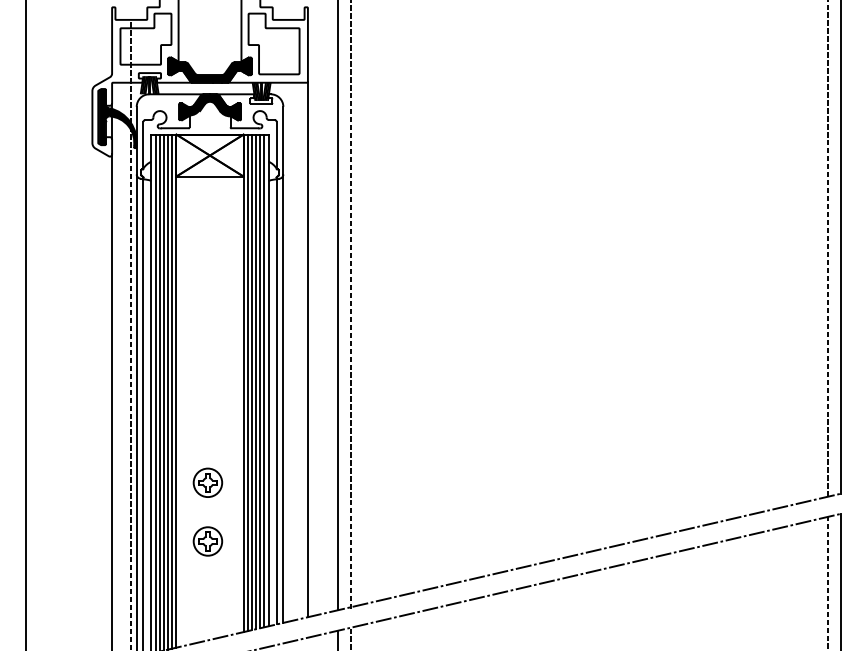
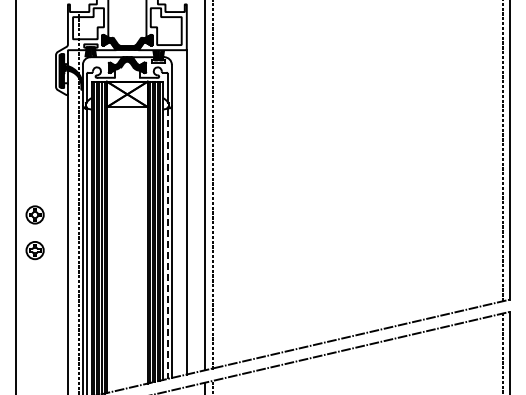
line: (276, 402) -> (167, 244), solid -> dashed
part: (206, 498) -> (34, 224), moved

